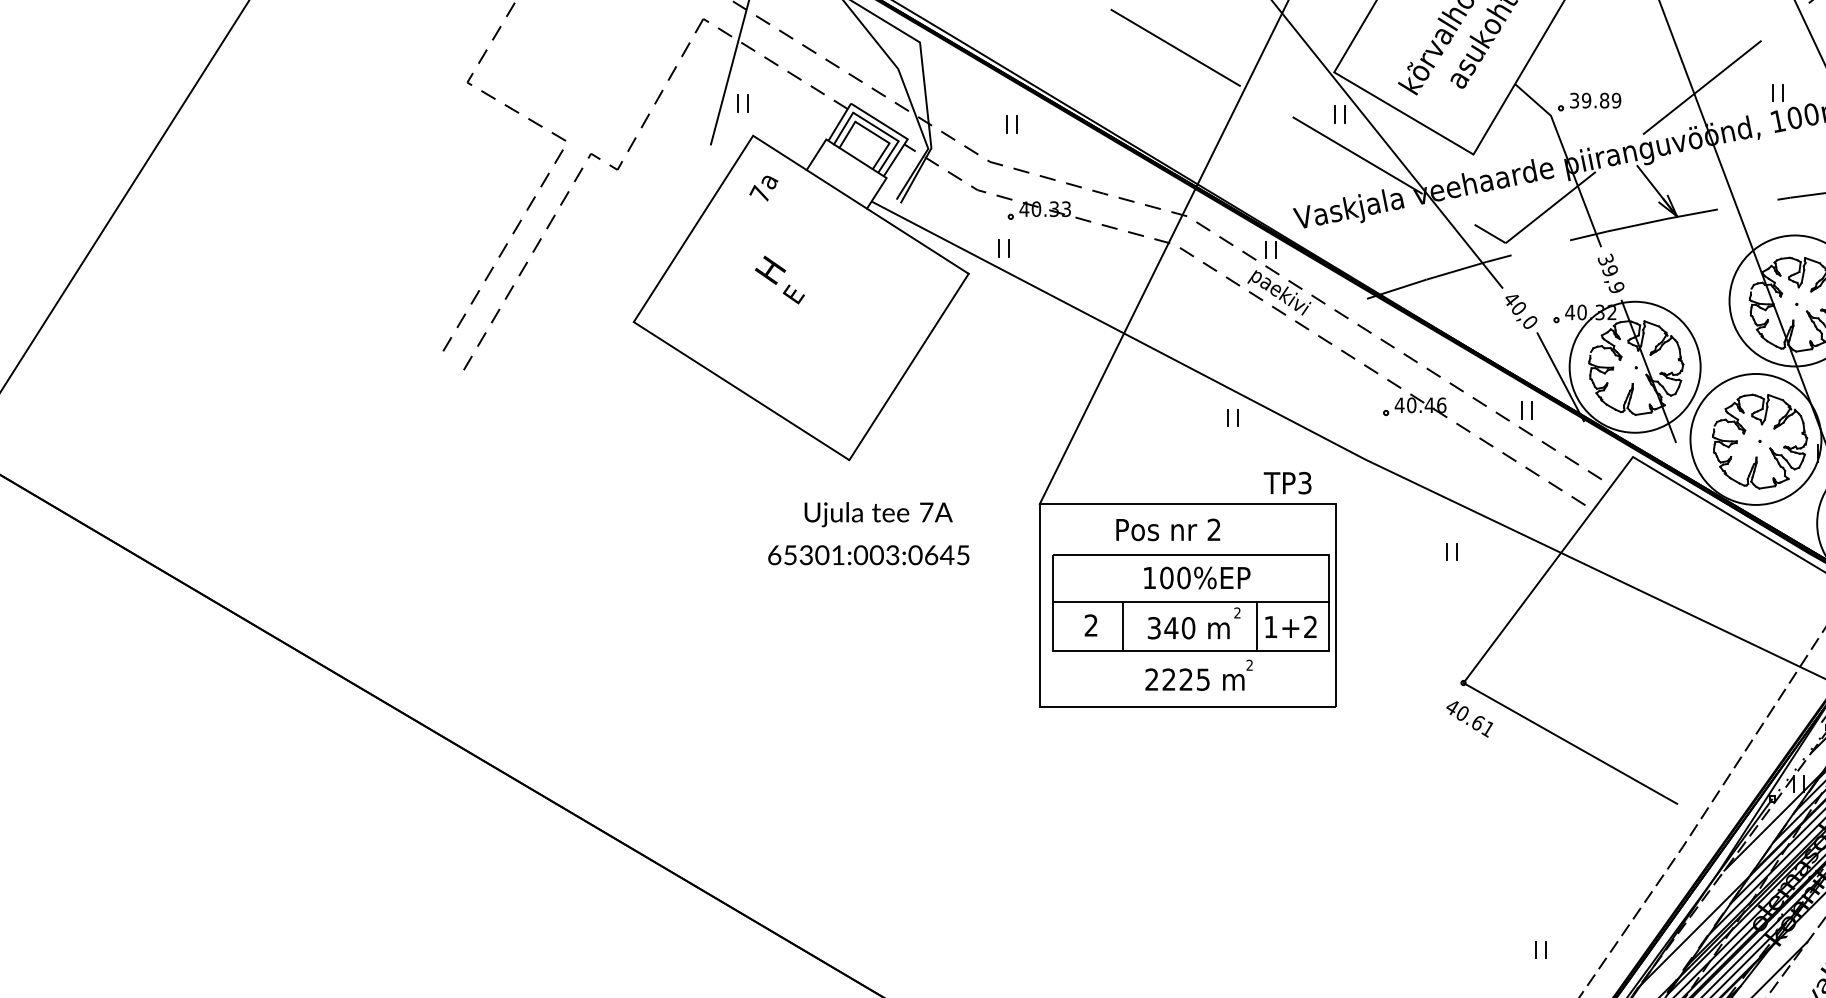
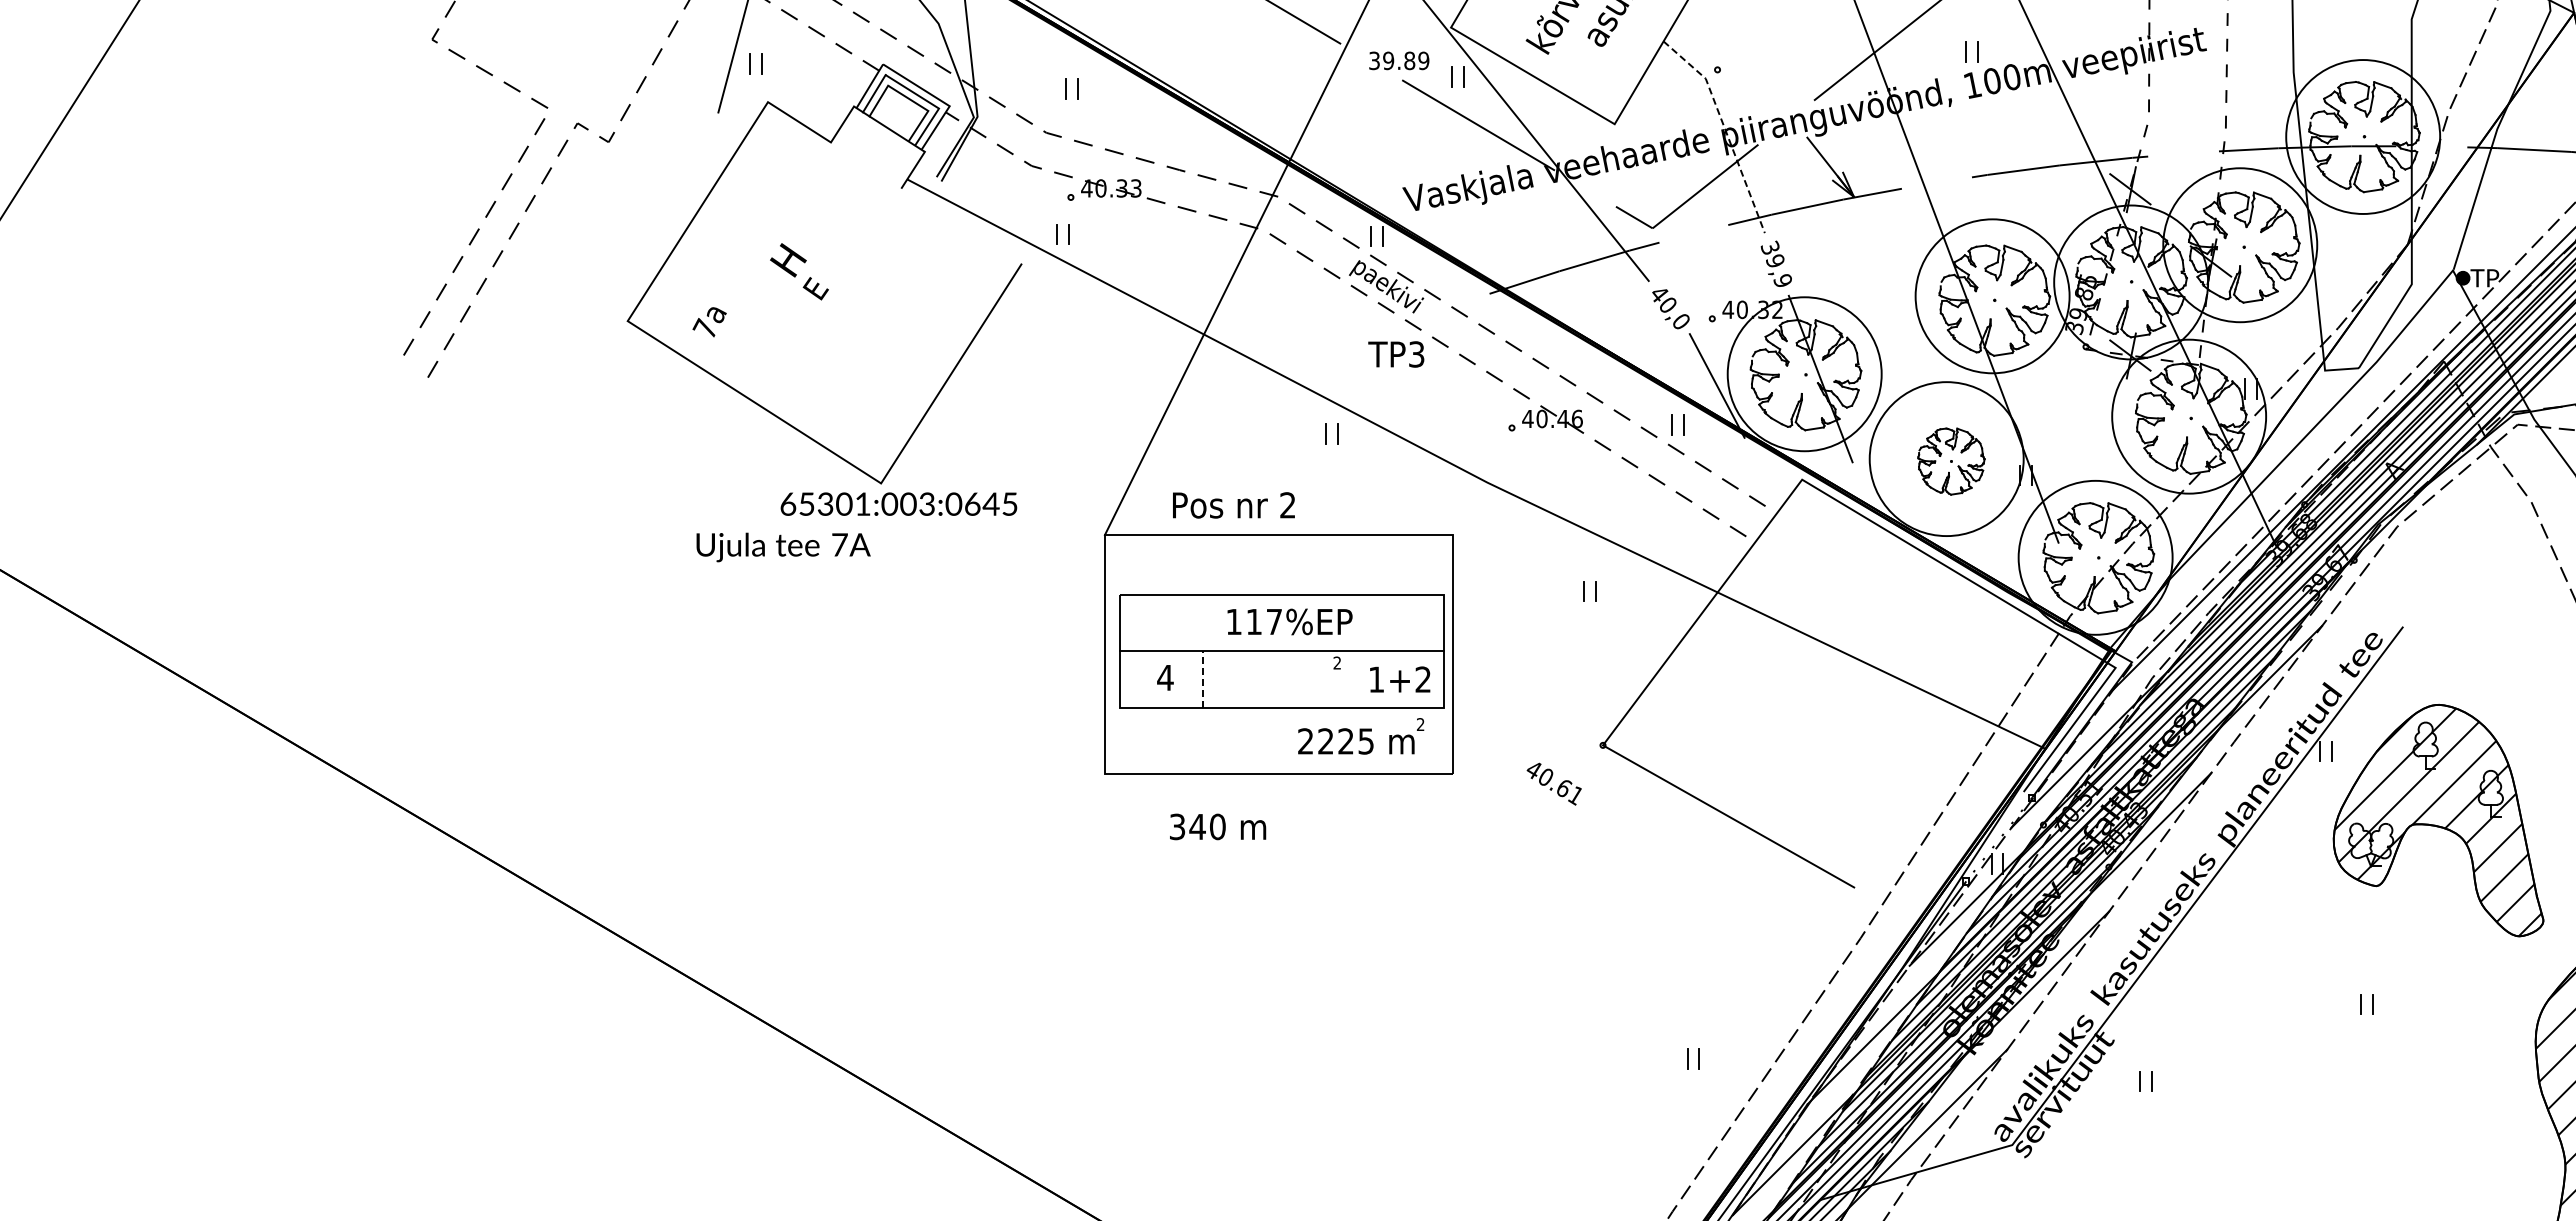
text: (1595, 100) -> (1399, 60), moved
line: (1567, 158) -> (1725, 128), solid -> dashed
text: (763, 188) -> (709, 322), moved
line: (887, 221) -> (925, 203), removed
part: (1760, 441) -> (1951, 461), size x0.6
text: (1287, 483) -> (1396, 354), moved
text: (878, 514) -> (783, 547), moved
text: (1167, 529) -> (1233, 505), moved
text: (868, 554) -> (898, 503), moved
text: (1175, 577) -> (1264, 621), 100%EP -> 117%EP
text: (1091, 625) -> (1165, 677), 2 -> 4
line: (1122, 626) -> (1202, 679), solid -> dashed
line: (1257, 626) -> (1360, 678), removed
text: (1189, 627) -> (1218, 826), moved
text: (1199, 675) -> (1361, 736), moved
text: (1469, 718) -> (1553, 783), moved

